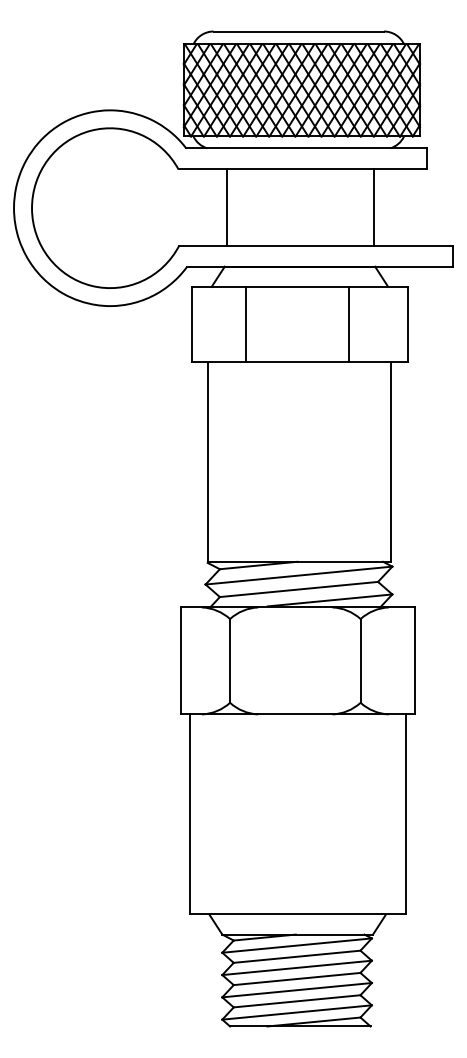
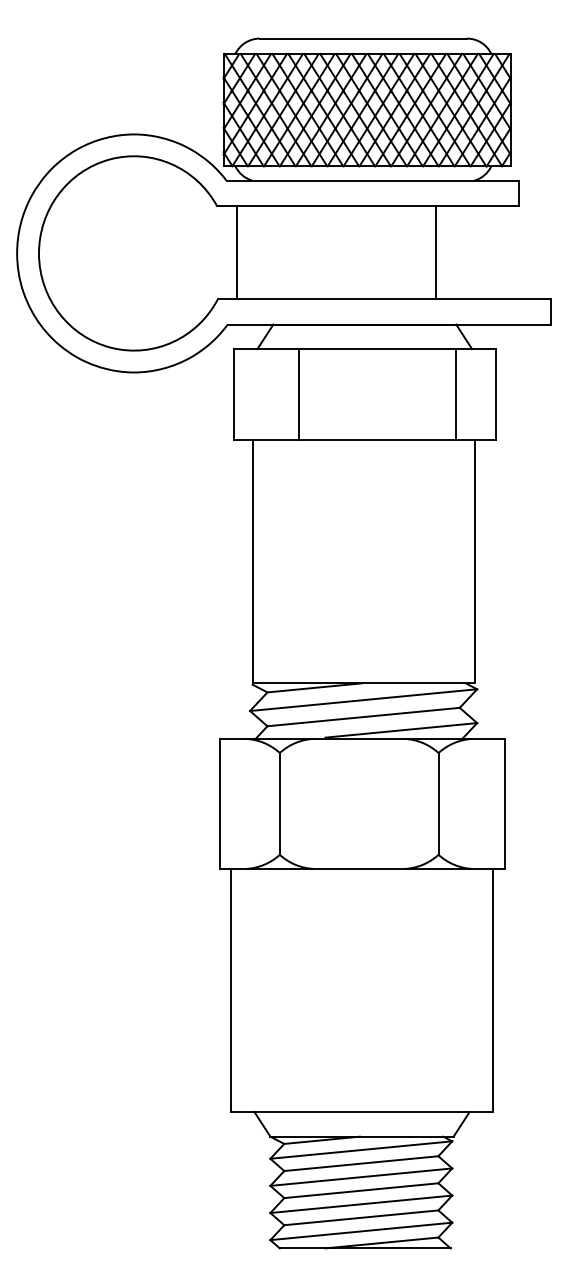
line: (226, 207) -> (236, 252), moved
line: (373, 207) -> (435, 252), moved
line: (349, 324) -> (456, 394), moved

